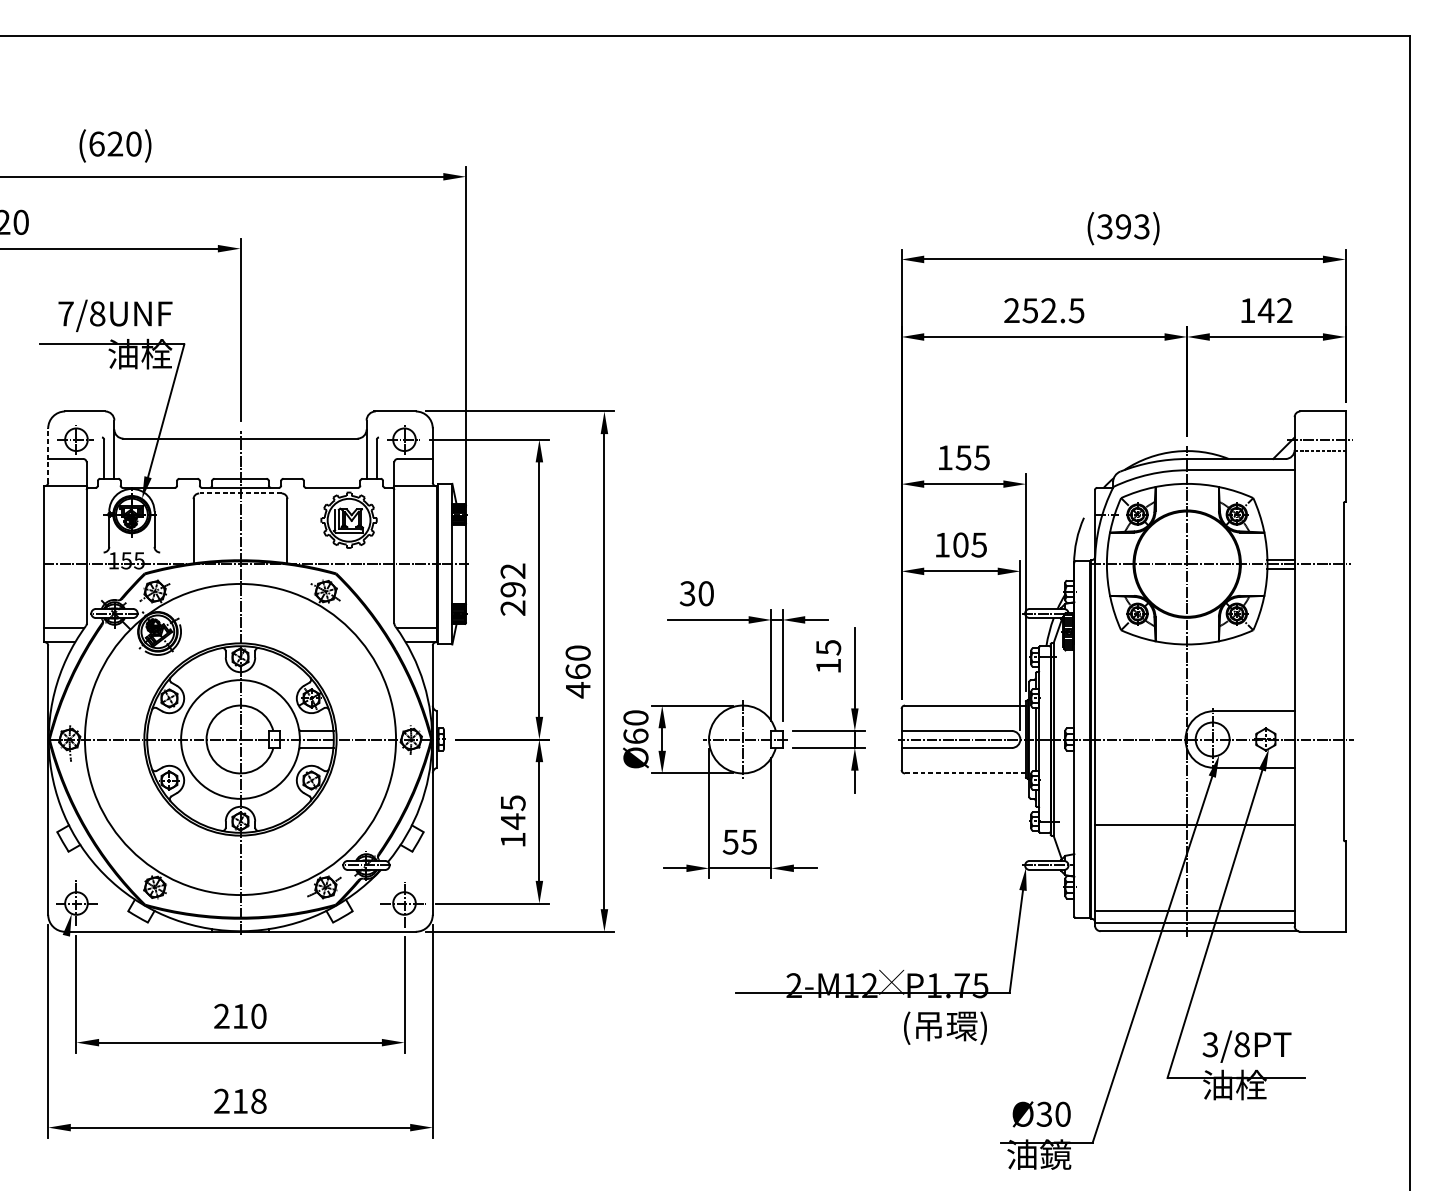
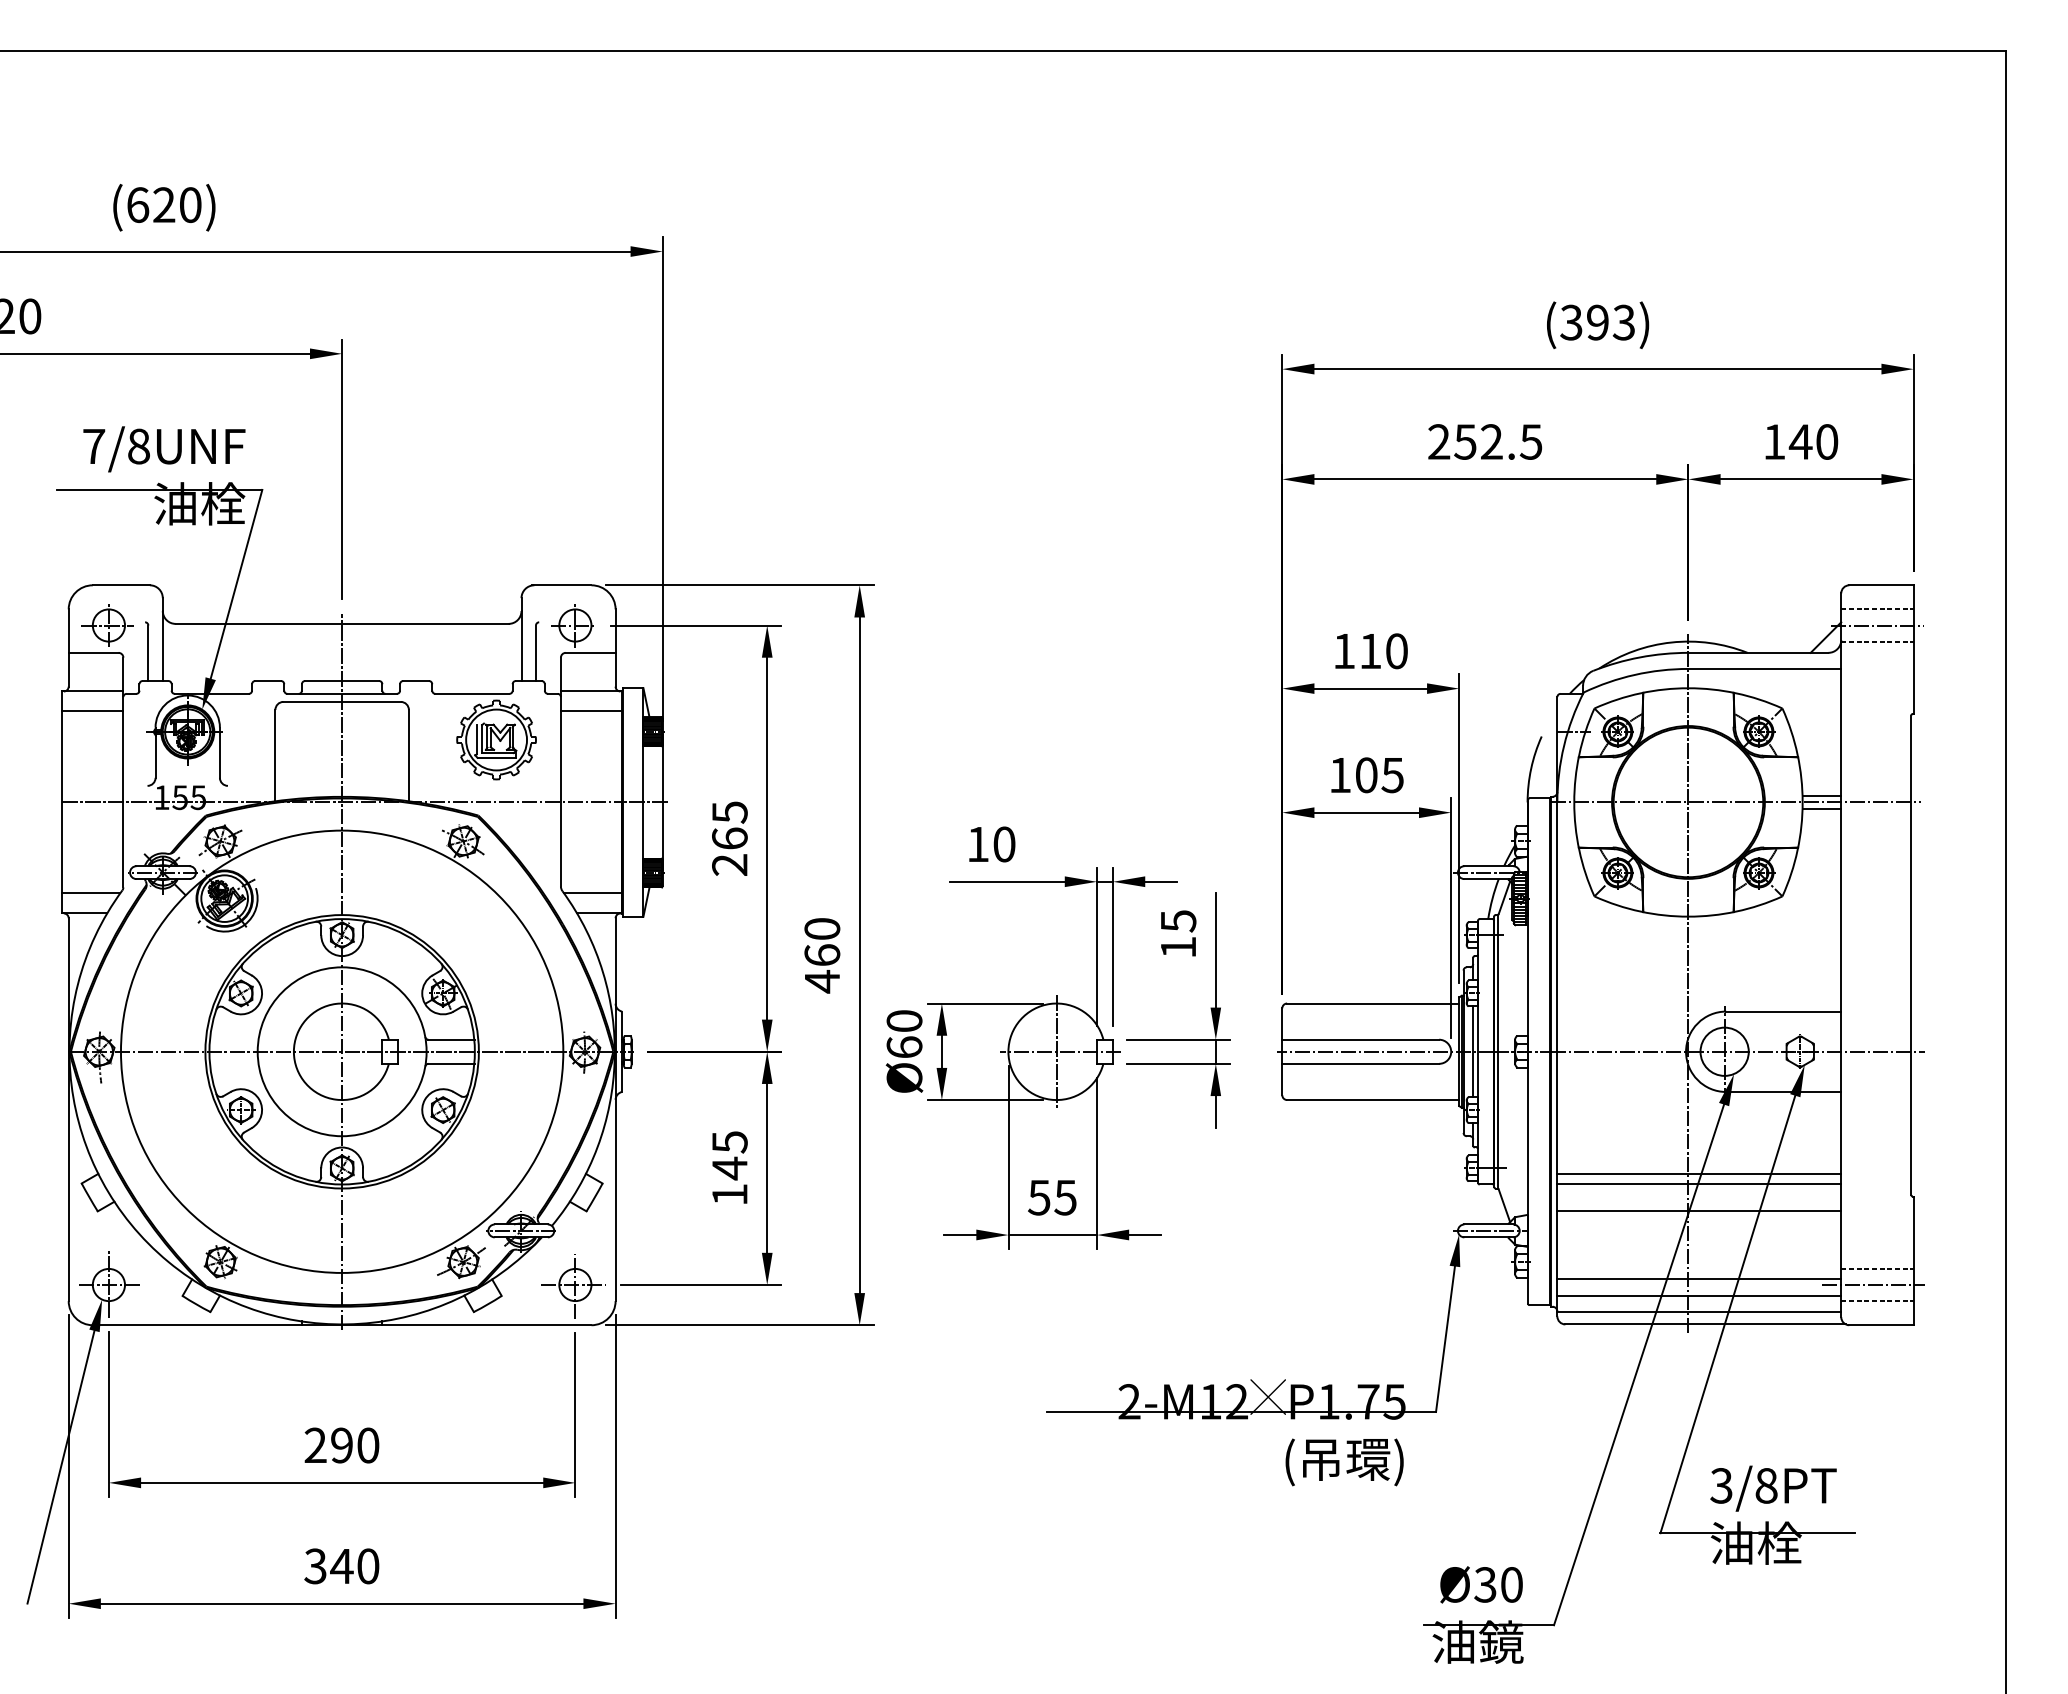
text: (1284, 310) -> (1827, 441), 142 -> 140
line: (1320, 428) -> (1877, 609), added
line: (48, 455) -> (68, 648), dashed -> solid
text: (972, 458) -> (1383, 651), 155 -> 110
line: (240, 493) -> (342, 701), dashed -> solid
line: (64, 500) -> (92, 711), added
line: (415, 500) -> (591, 711), added
text: (512, 580) -> (729, 825), 292 -> 265
text: (687, 593) -> (977, 844), 30 -> 10
line: (965, 773) -> (1372, 1100), dashed -> solid
line: (1194, 832) -> (1699, 1183), added
line: (1194, 851) -> (1699, 1211), added
line: (1320, 891) -> (1877, 1268), added
line: (1194, 899) -> (1699, 1279), added
line: (1317, 903) -> (1873, 1285), added
line: (1320, 915) -> (1877, 1301), added
text: (240, 1016) -> (341, 1445), 210 -> 290
line: (42, 1031) -> (60, 1466), added
text: (240, 1101) -> (341, 1566), 218 -> 340

